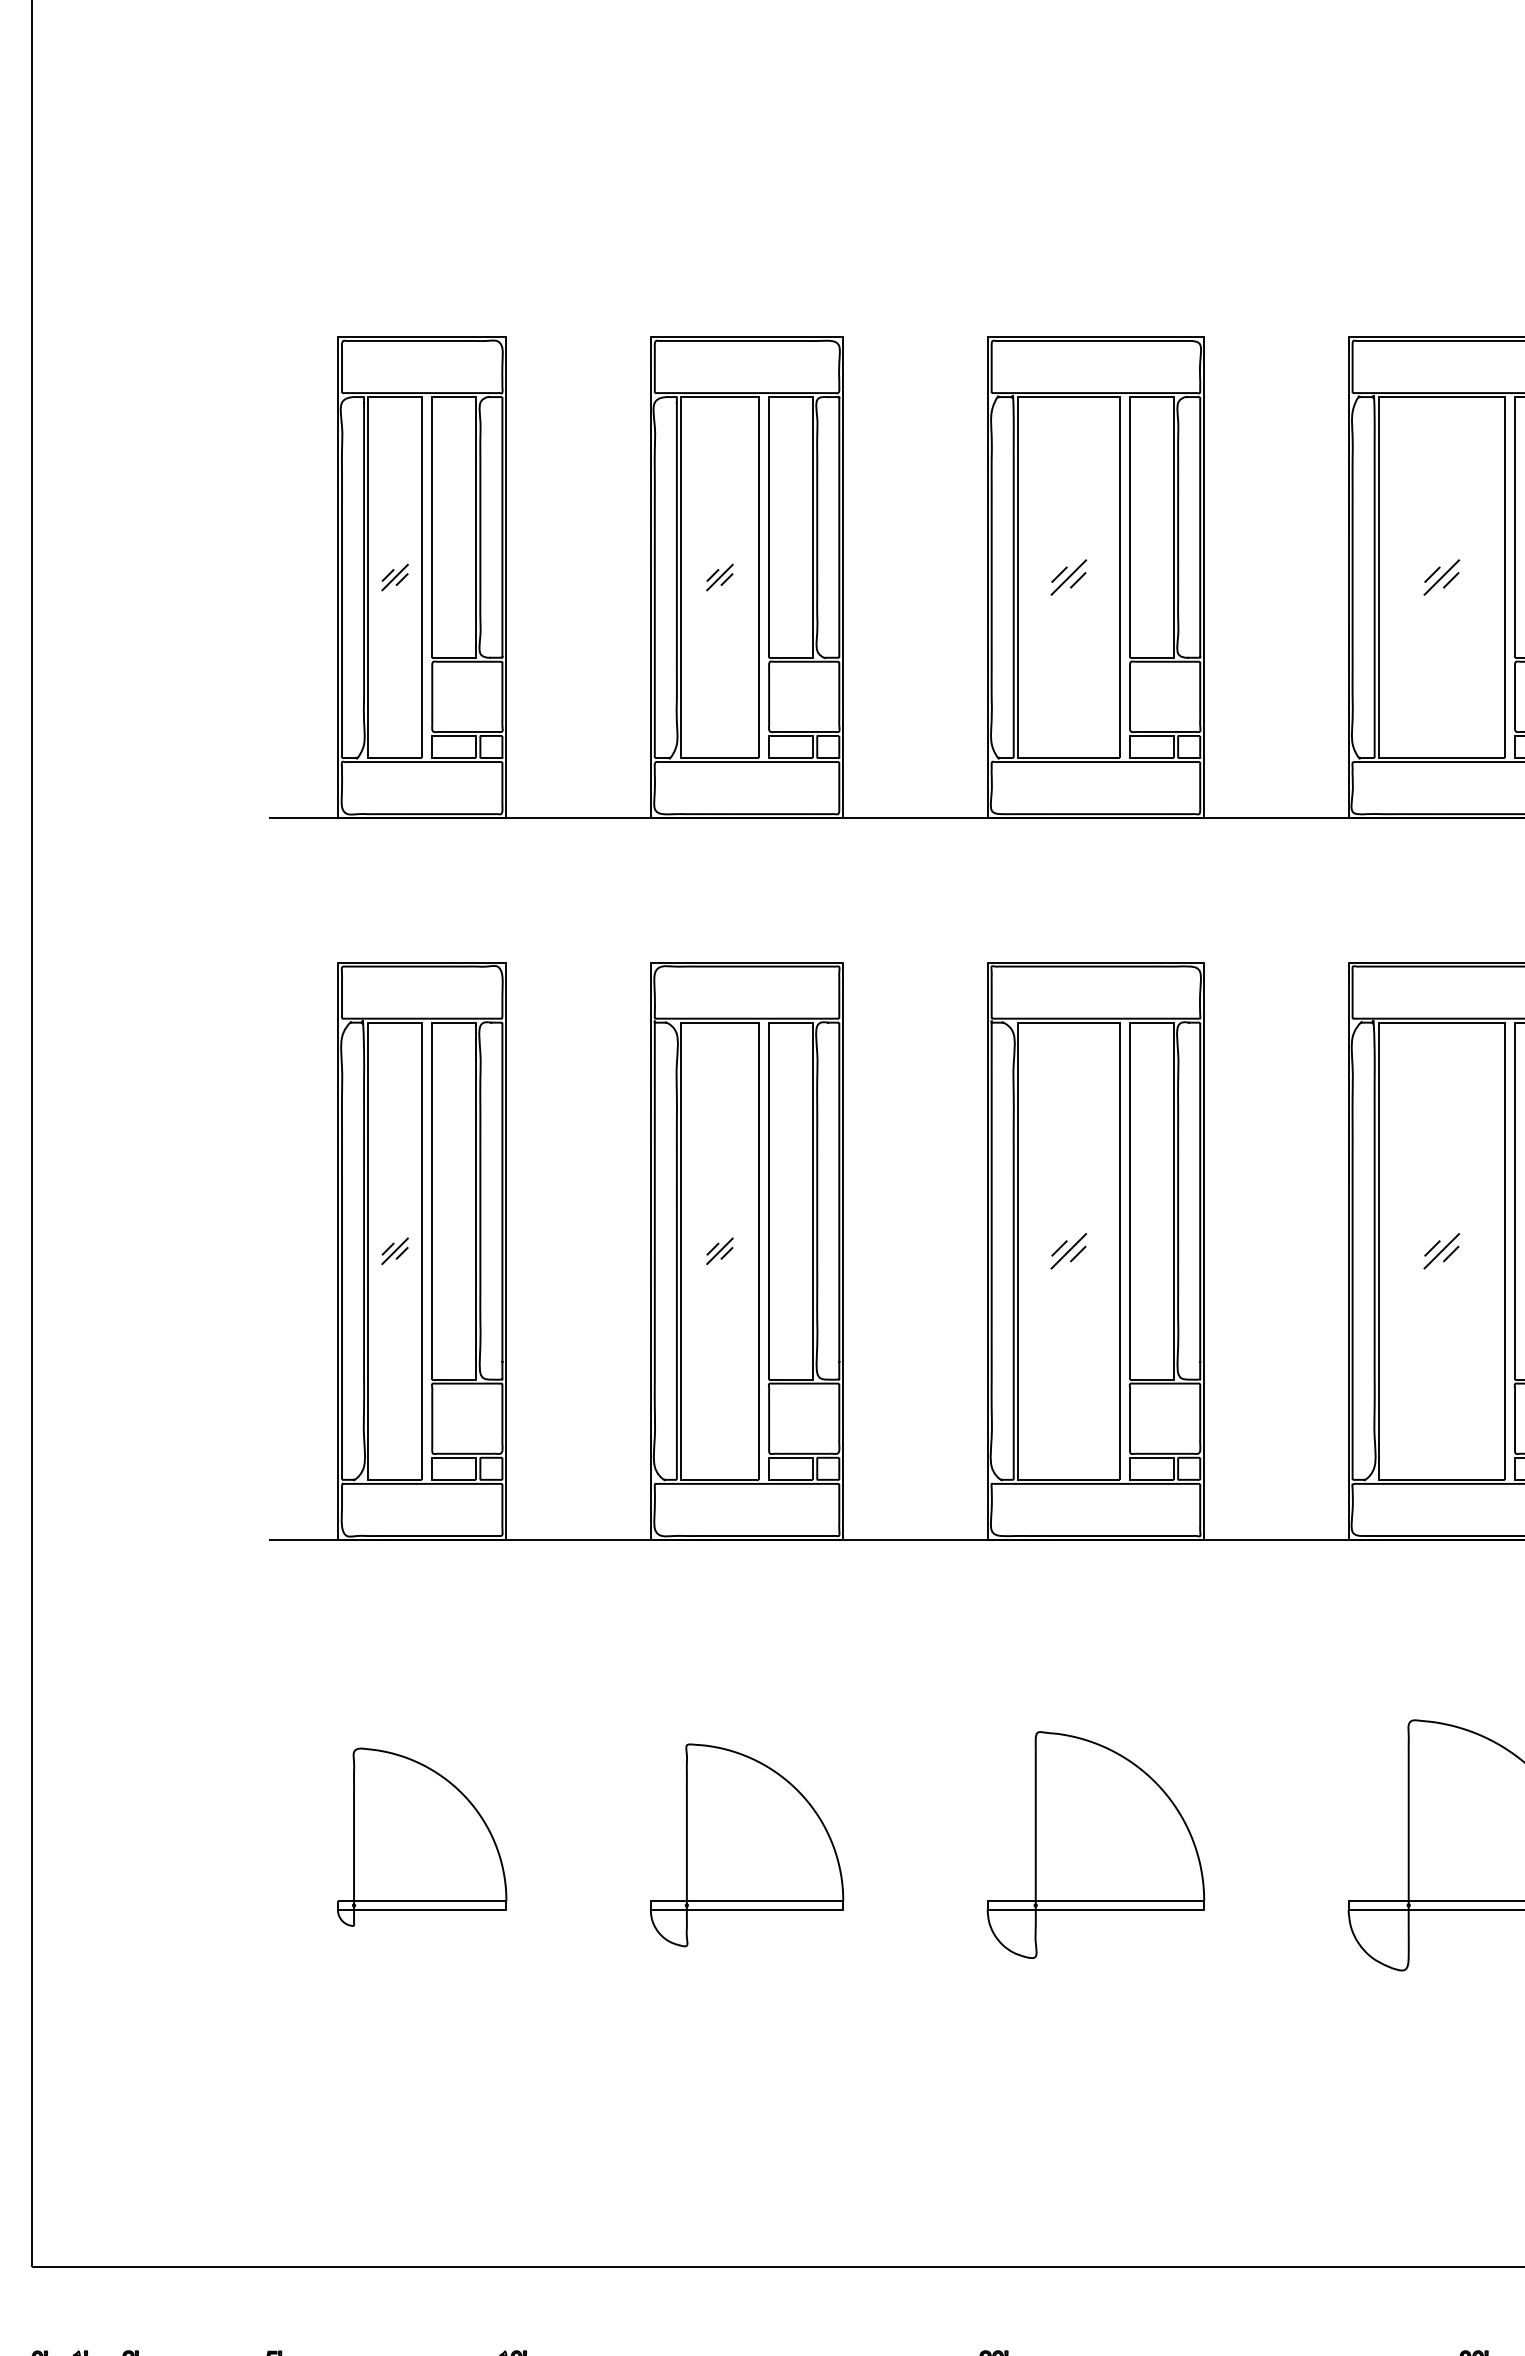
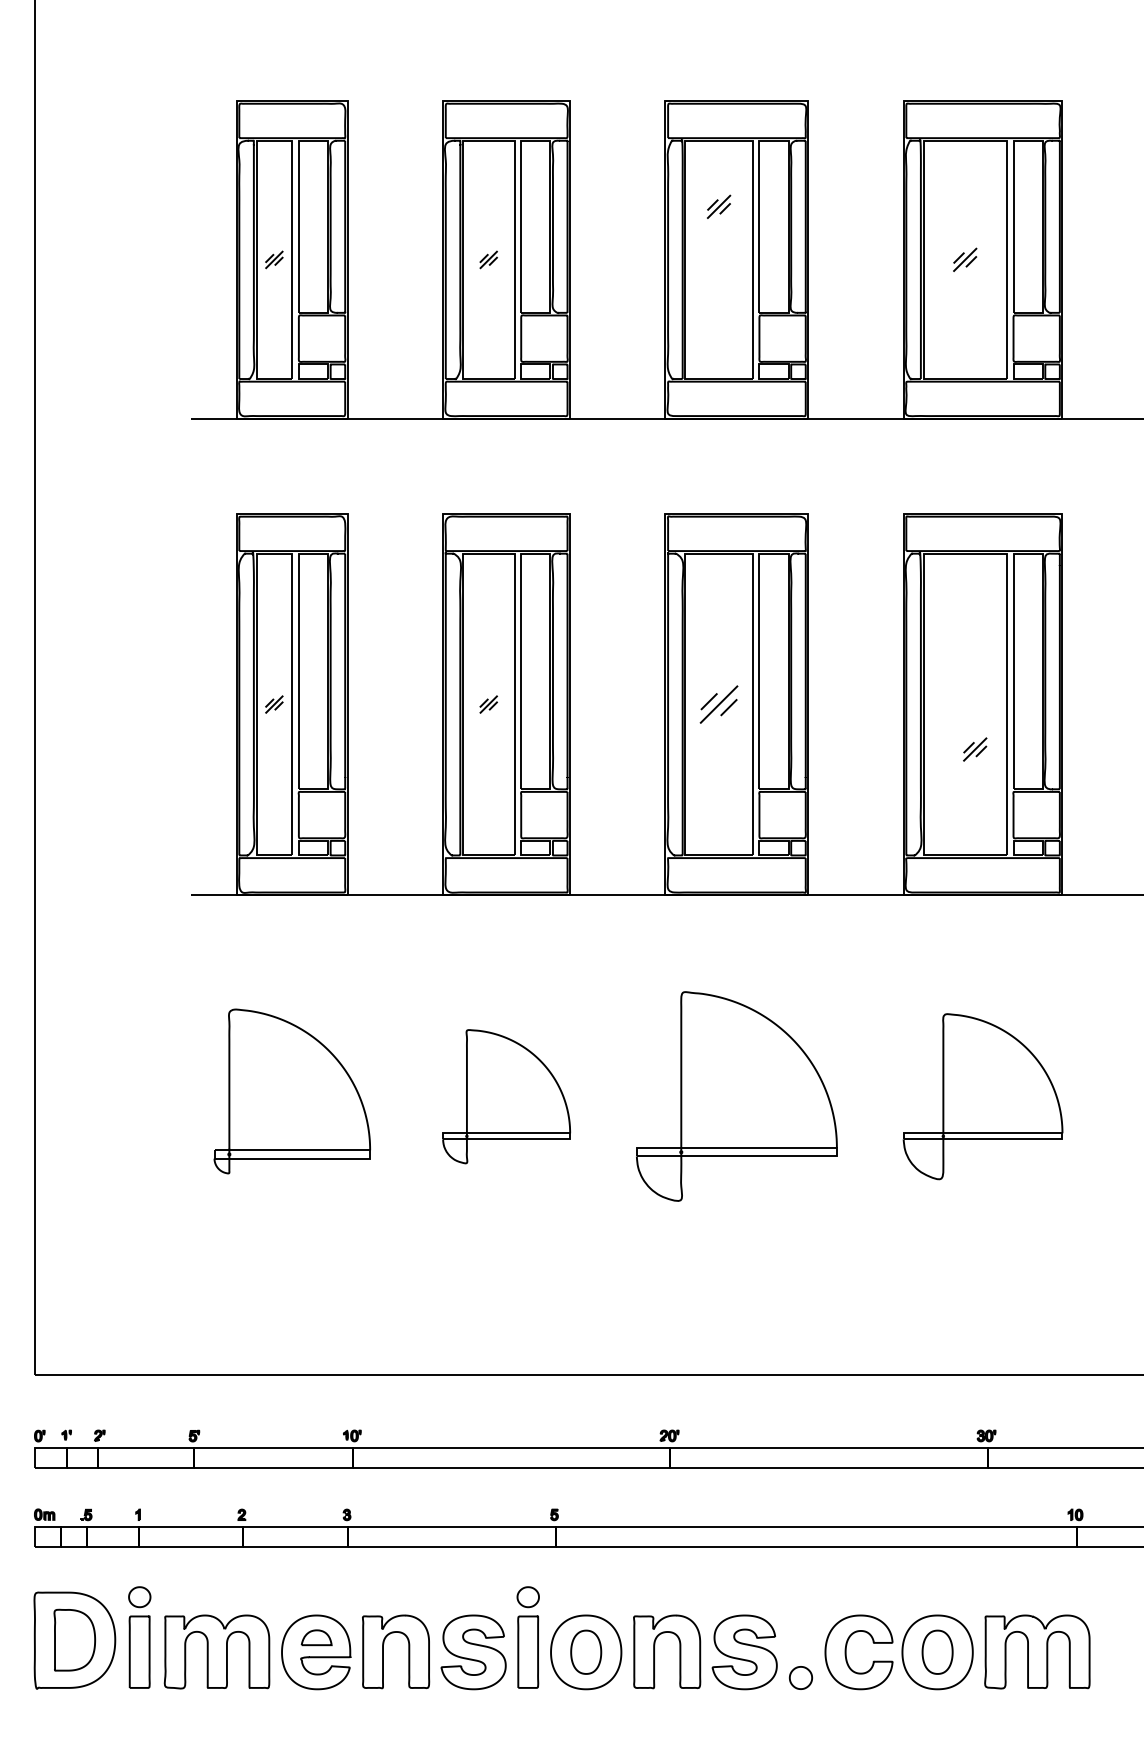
part: (1069, 576) -> (719, 206), moved
part: (1068, 1251) -> (718, 704), size x1.6
part: (1442, 1251) -> (975, 749), moved
part: (421, 1835) -> (291, 1090), size x1.4
part: (1095, 1845) -> (736, 1096), size x1.4

